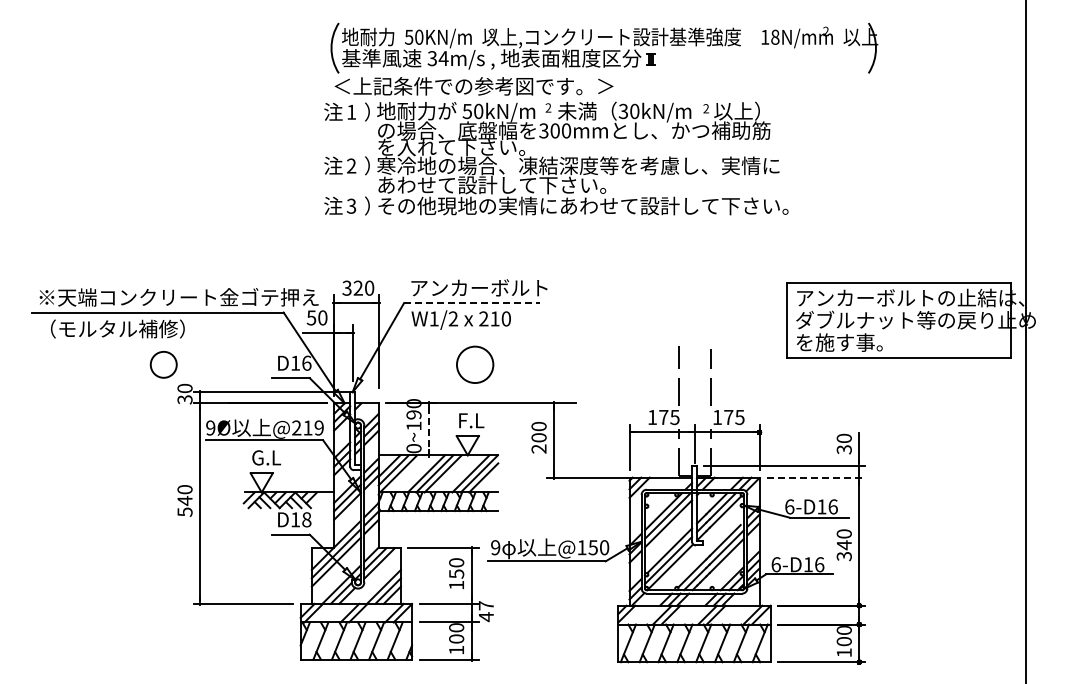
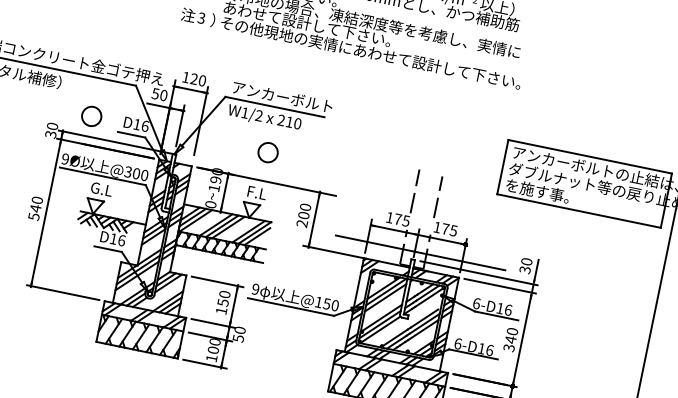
text: (346, 287) -> (185, 76), 320 -> 120
line: (471, 303) -> (274, 107), dashed -> solid
circle: (163, 364) -> (91, 116), moved
circle: (475, 364) -> (268, 152), size x0.71
text: (307, 427) -> (136, 173), @219 -> @300
line: (428, 429) -> (224, 192), dashed -> solid
line: (702, 455) -> (420, 253), added
line: (815, 477) -> (499, 286), dashed -> solid
text: (306, 519) -> (121, 240), D18 -> D16
text: (485, 611) -> (238, 334), 47 -> 50

